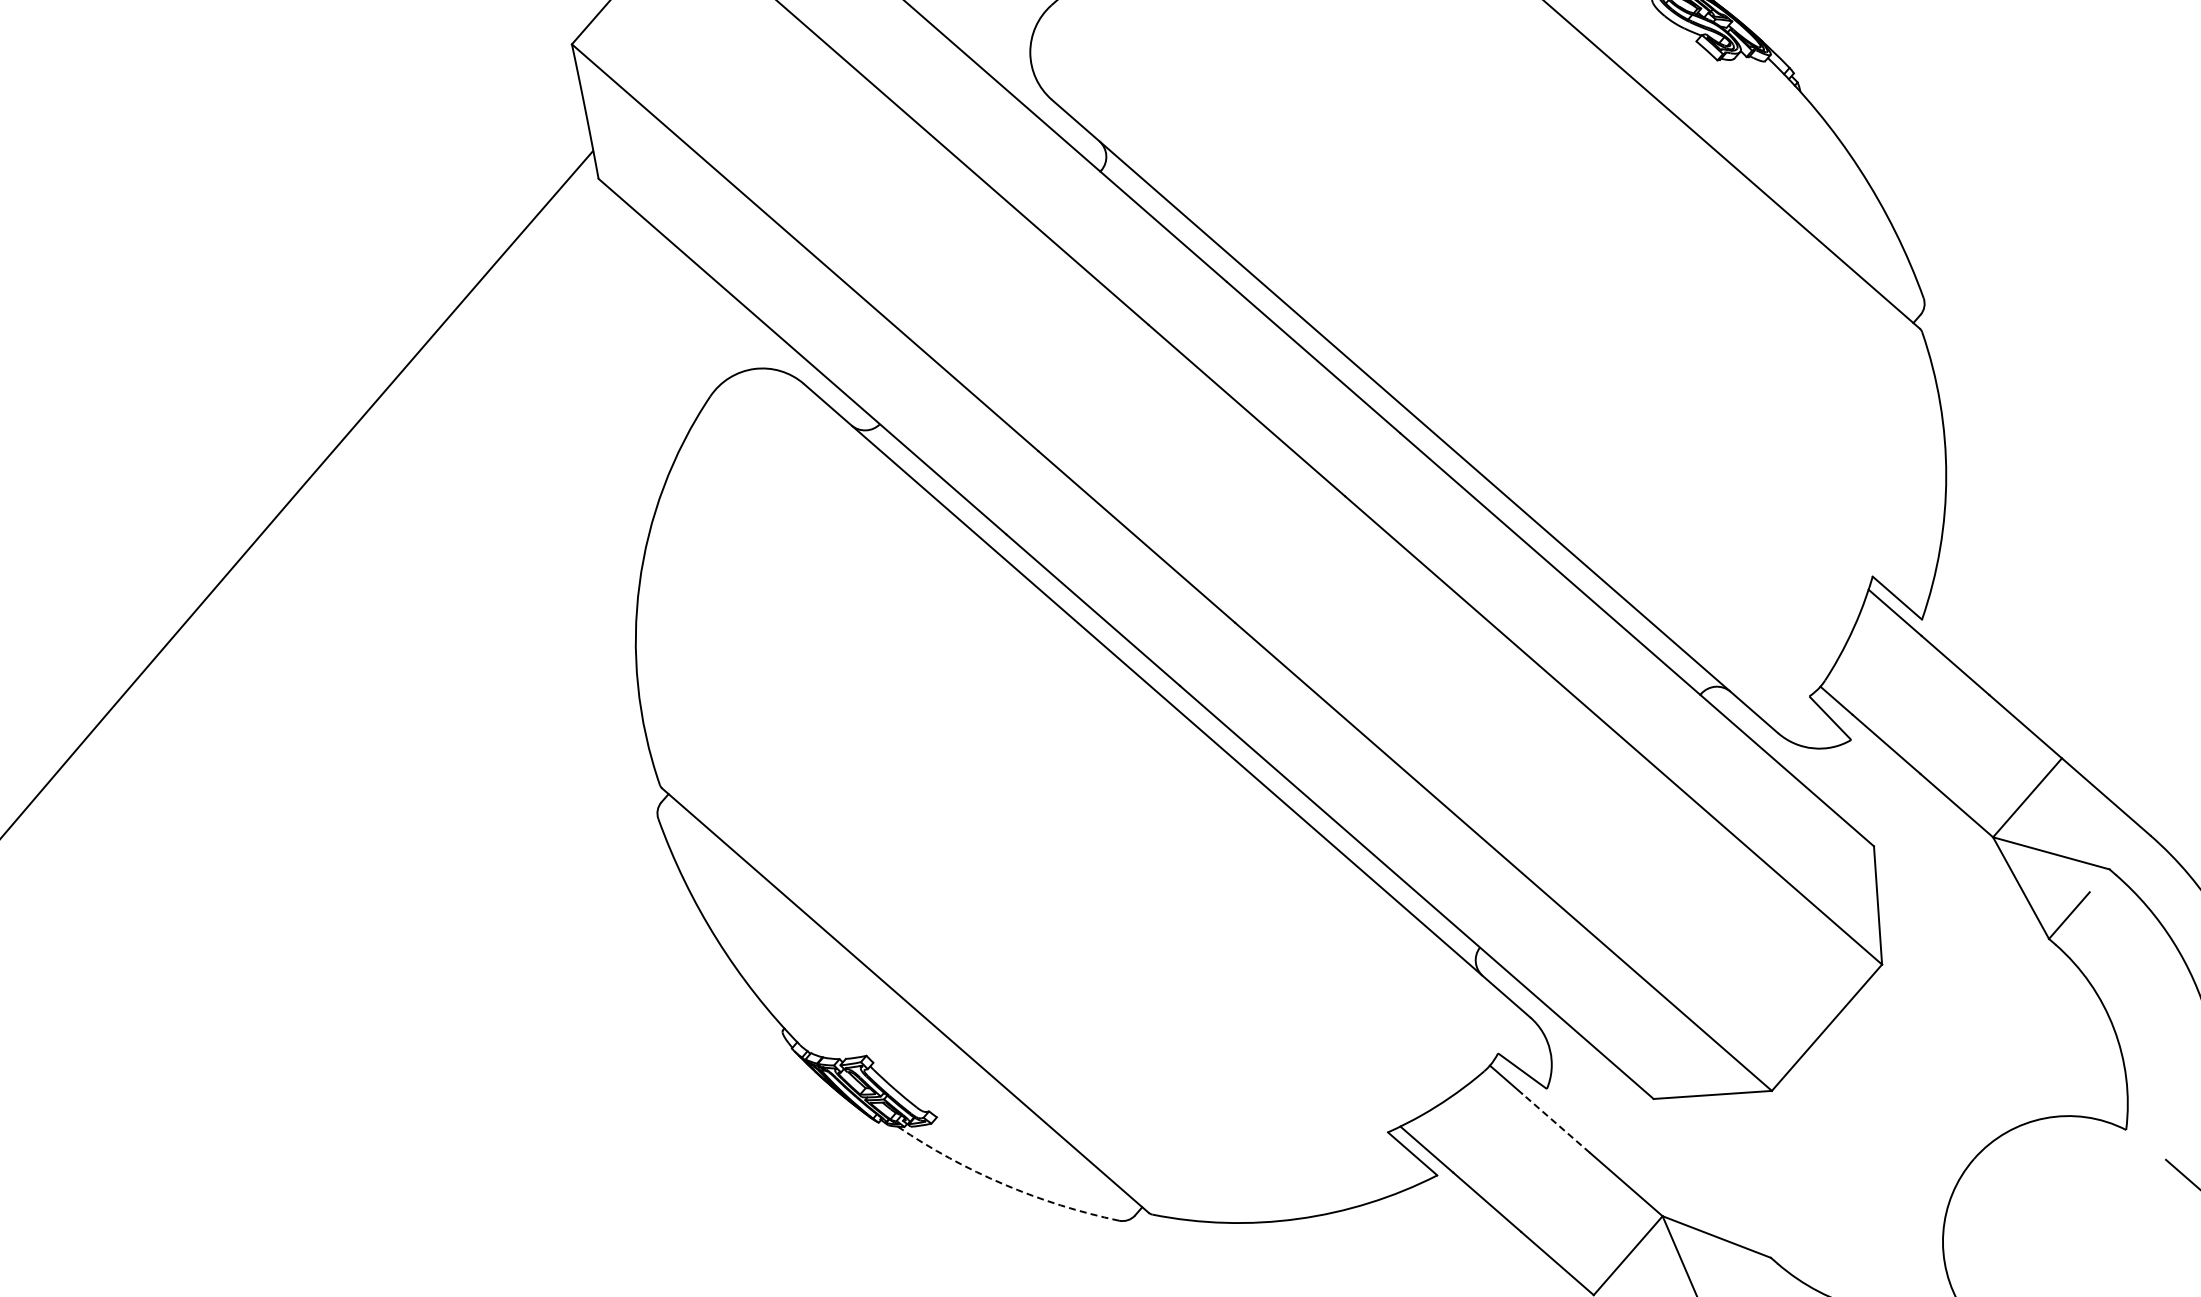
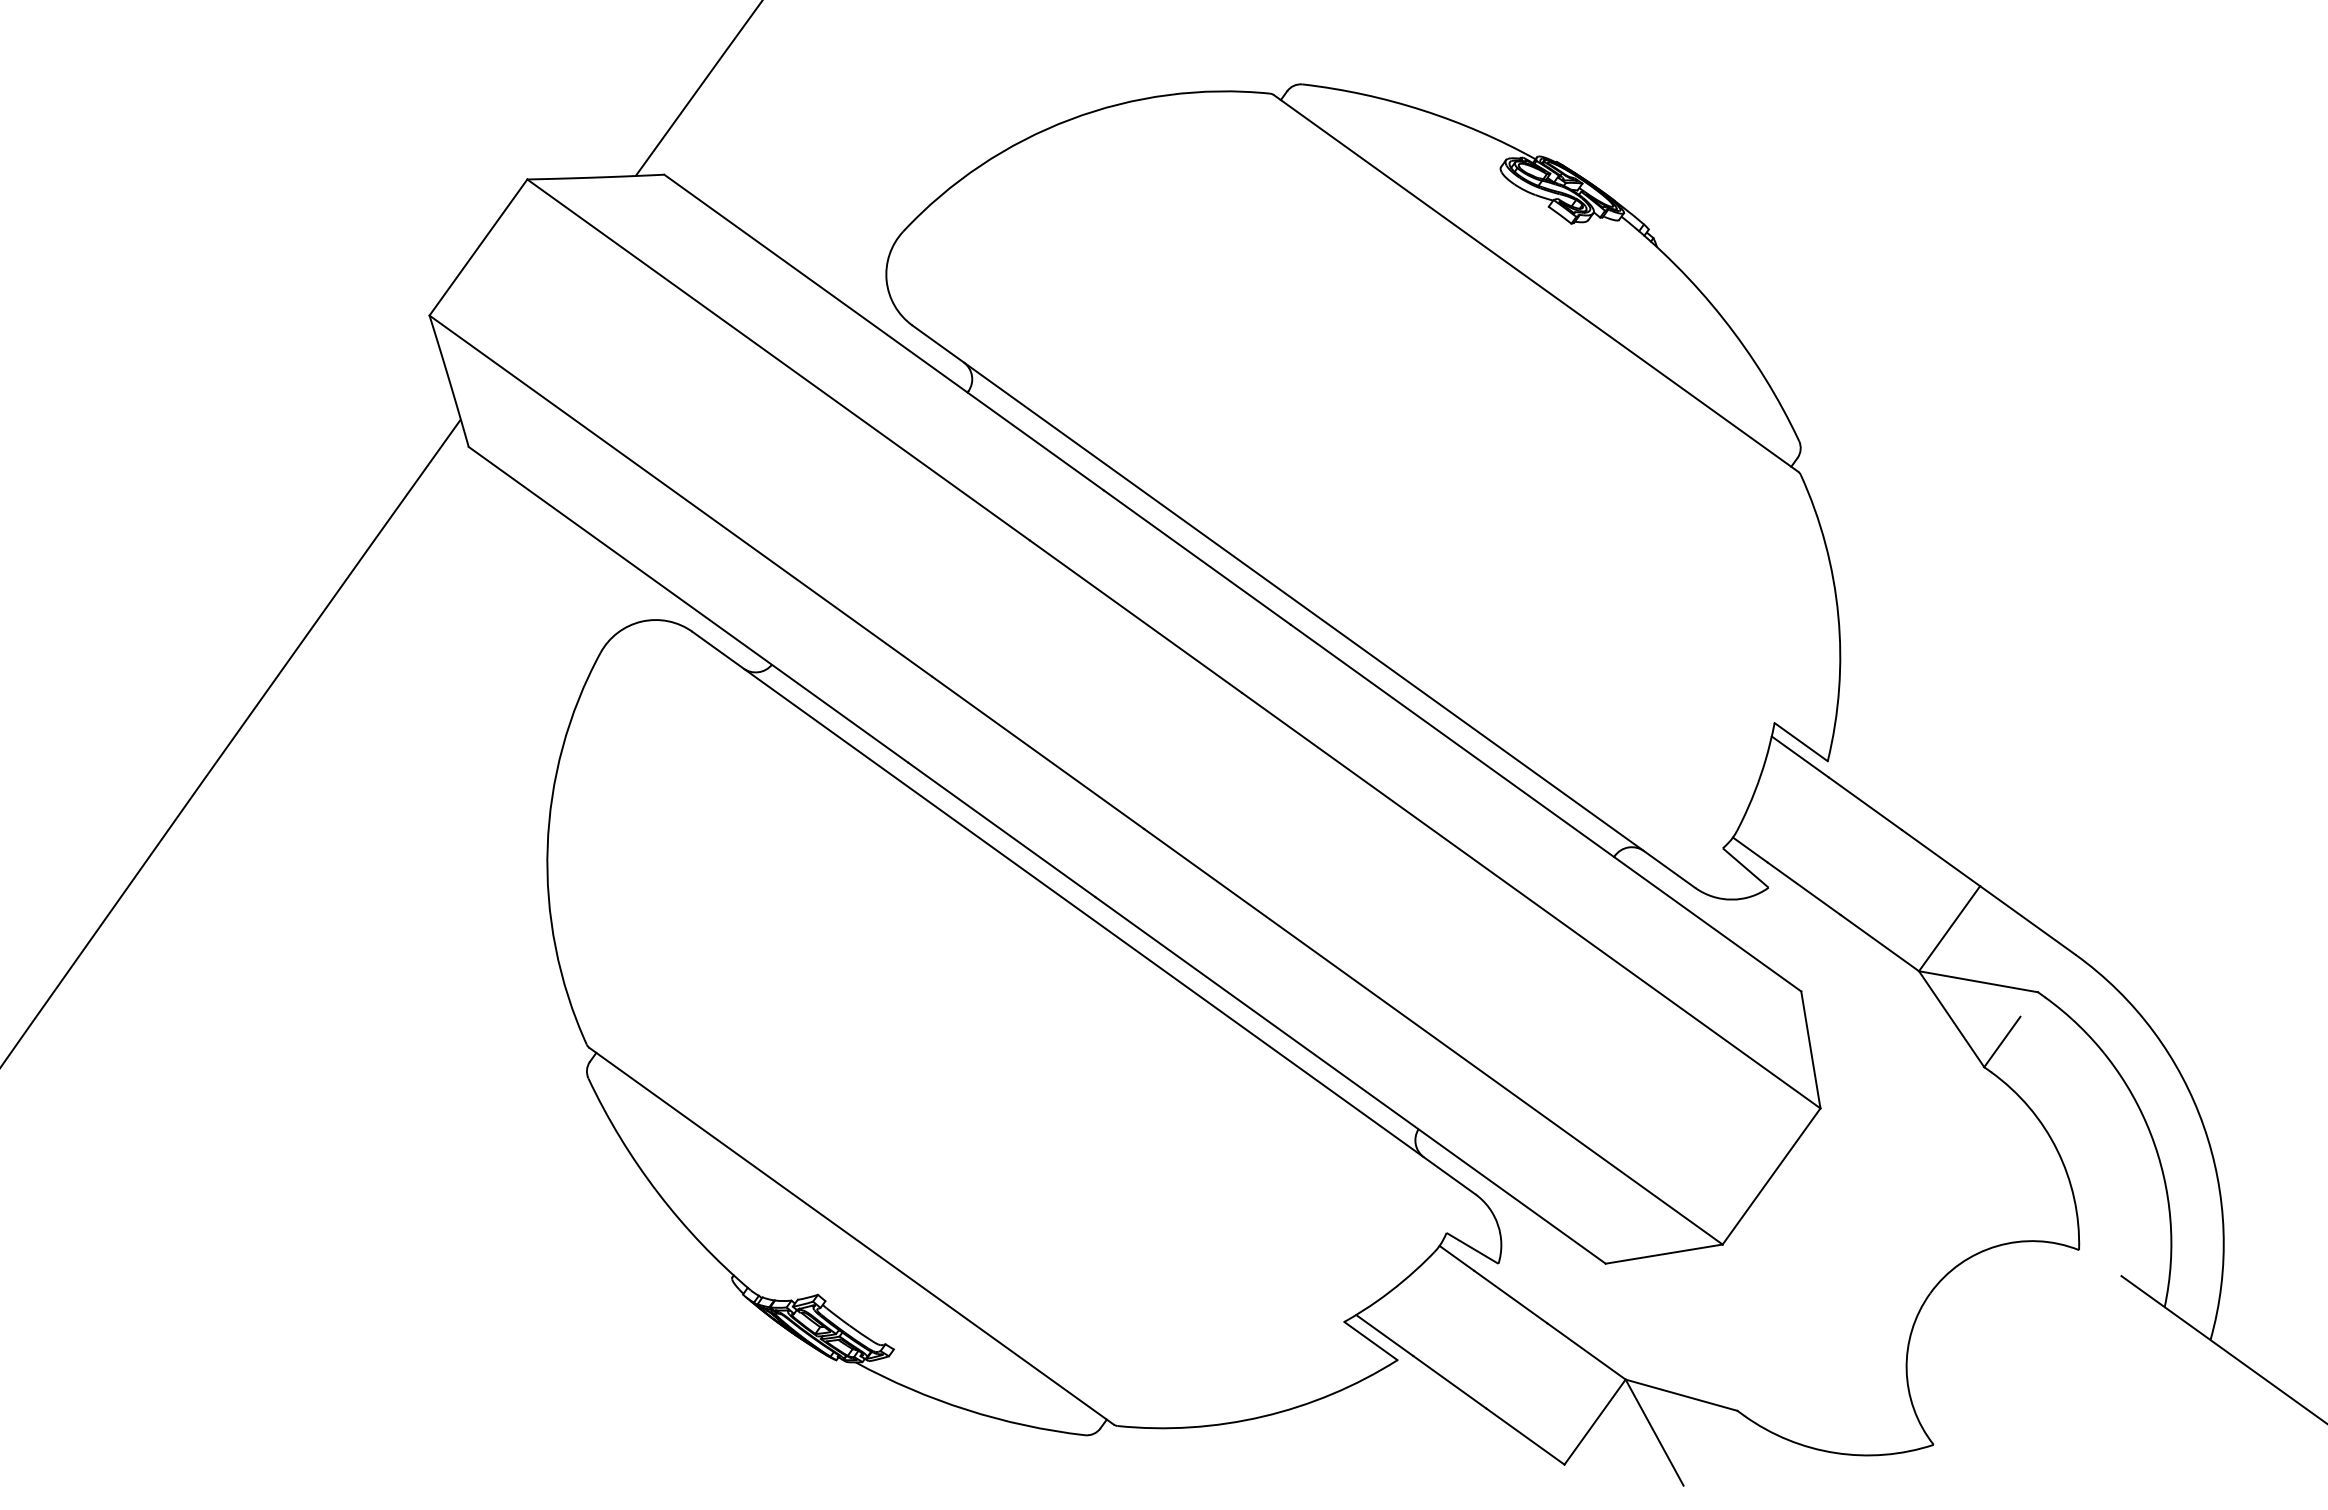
line: (1555, 1122) -> (1510, 1296), dashed -> solid
arc: (1003, 1183) -> (966, 1409), dashed -> solid

